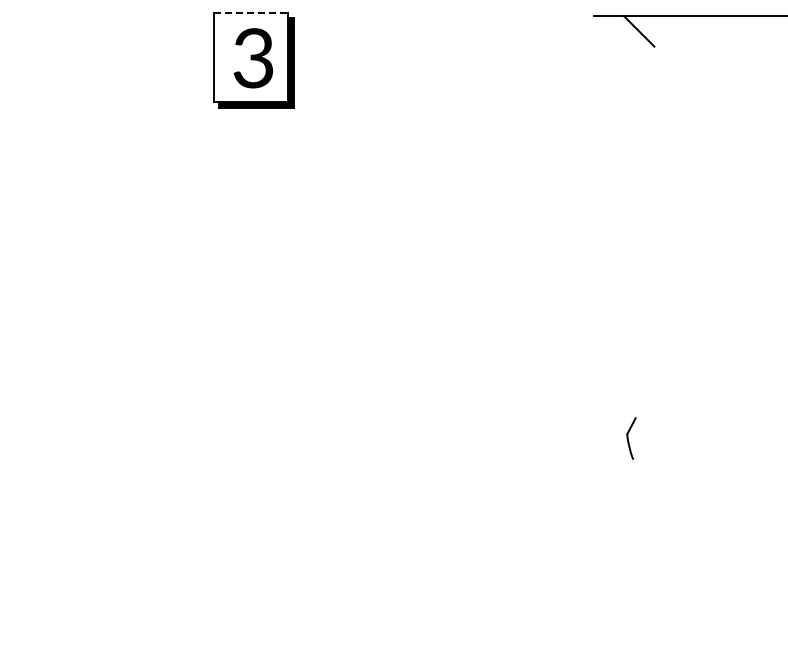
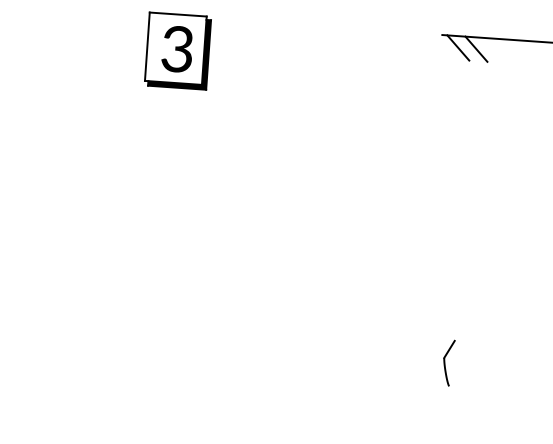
line: (251, 13) -> (178, 14), dashed -> solid
line: (615, 31) -> (458, 48), added
part: (631, 438) -> (448, 362), size x1.43

